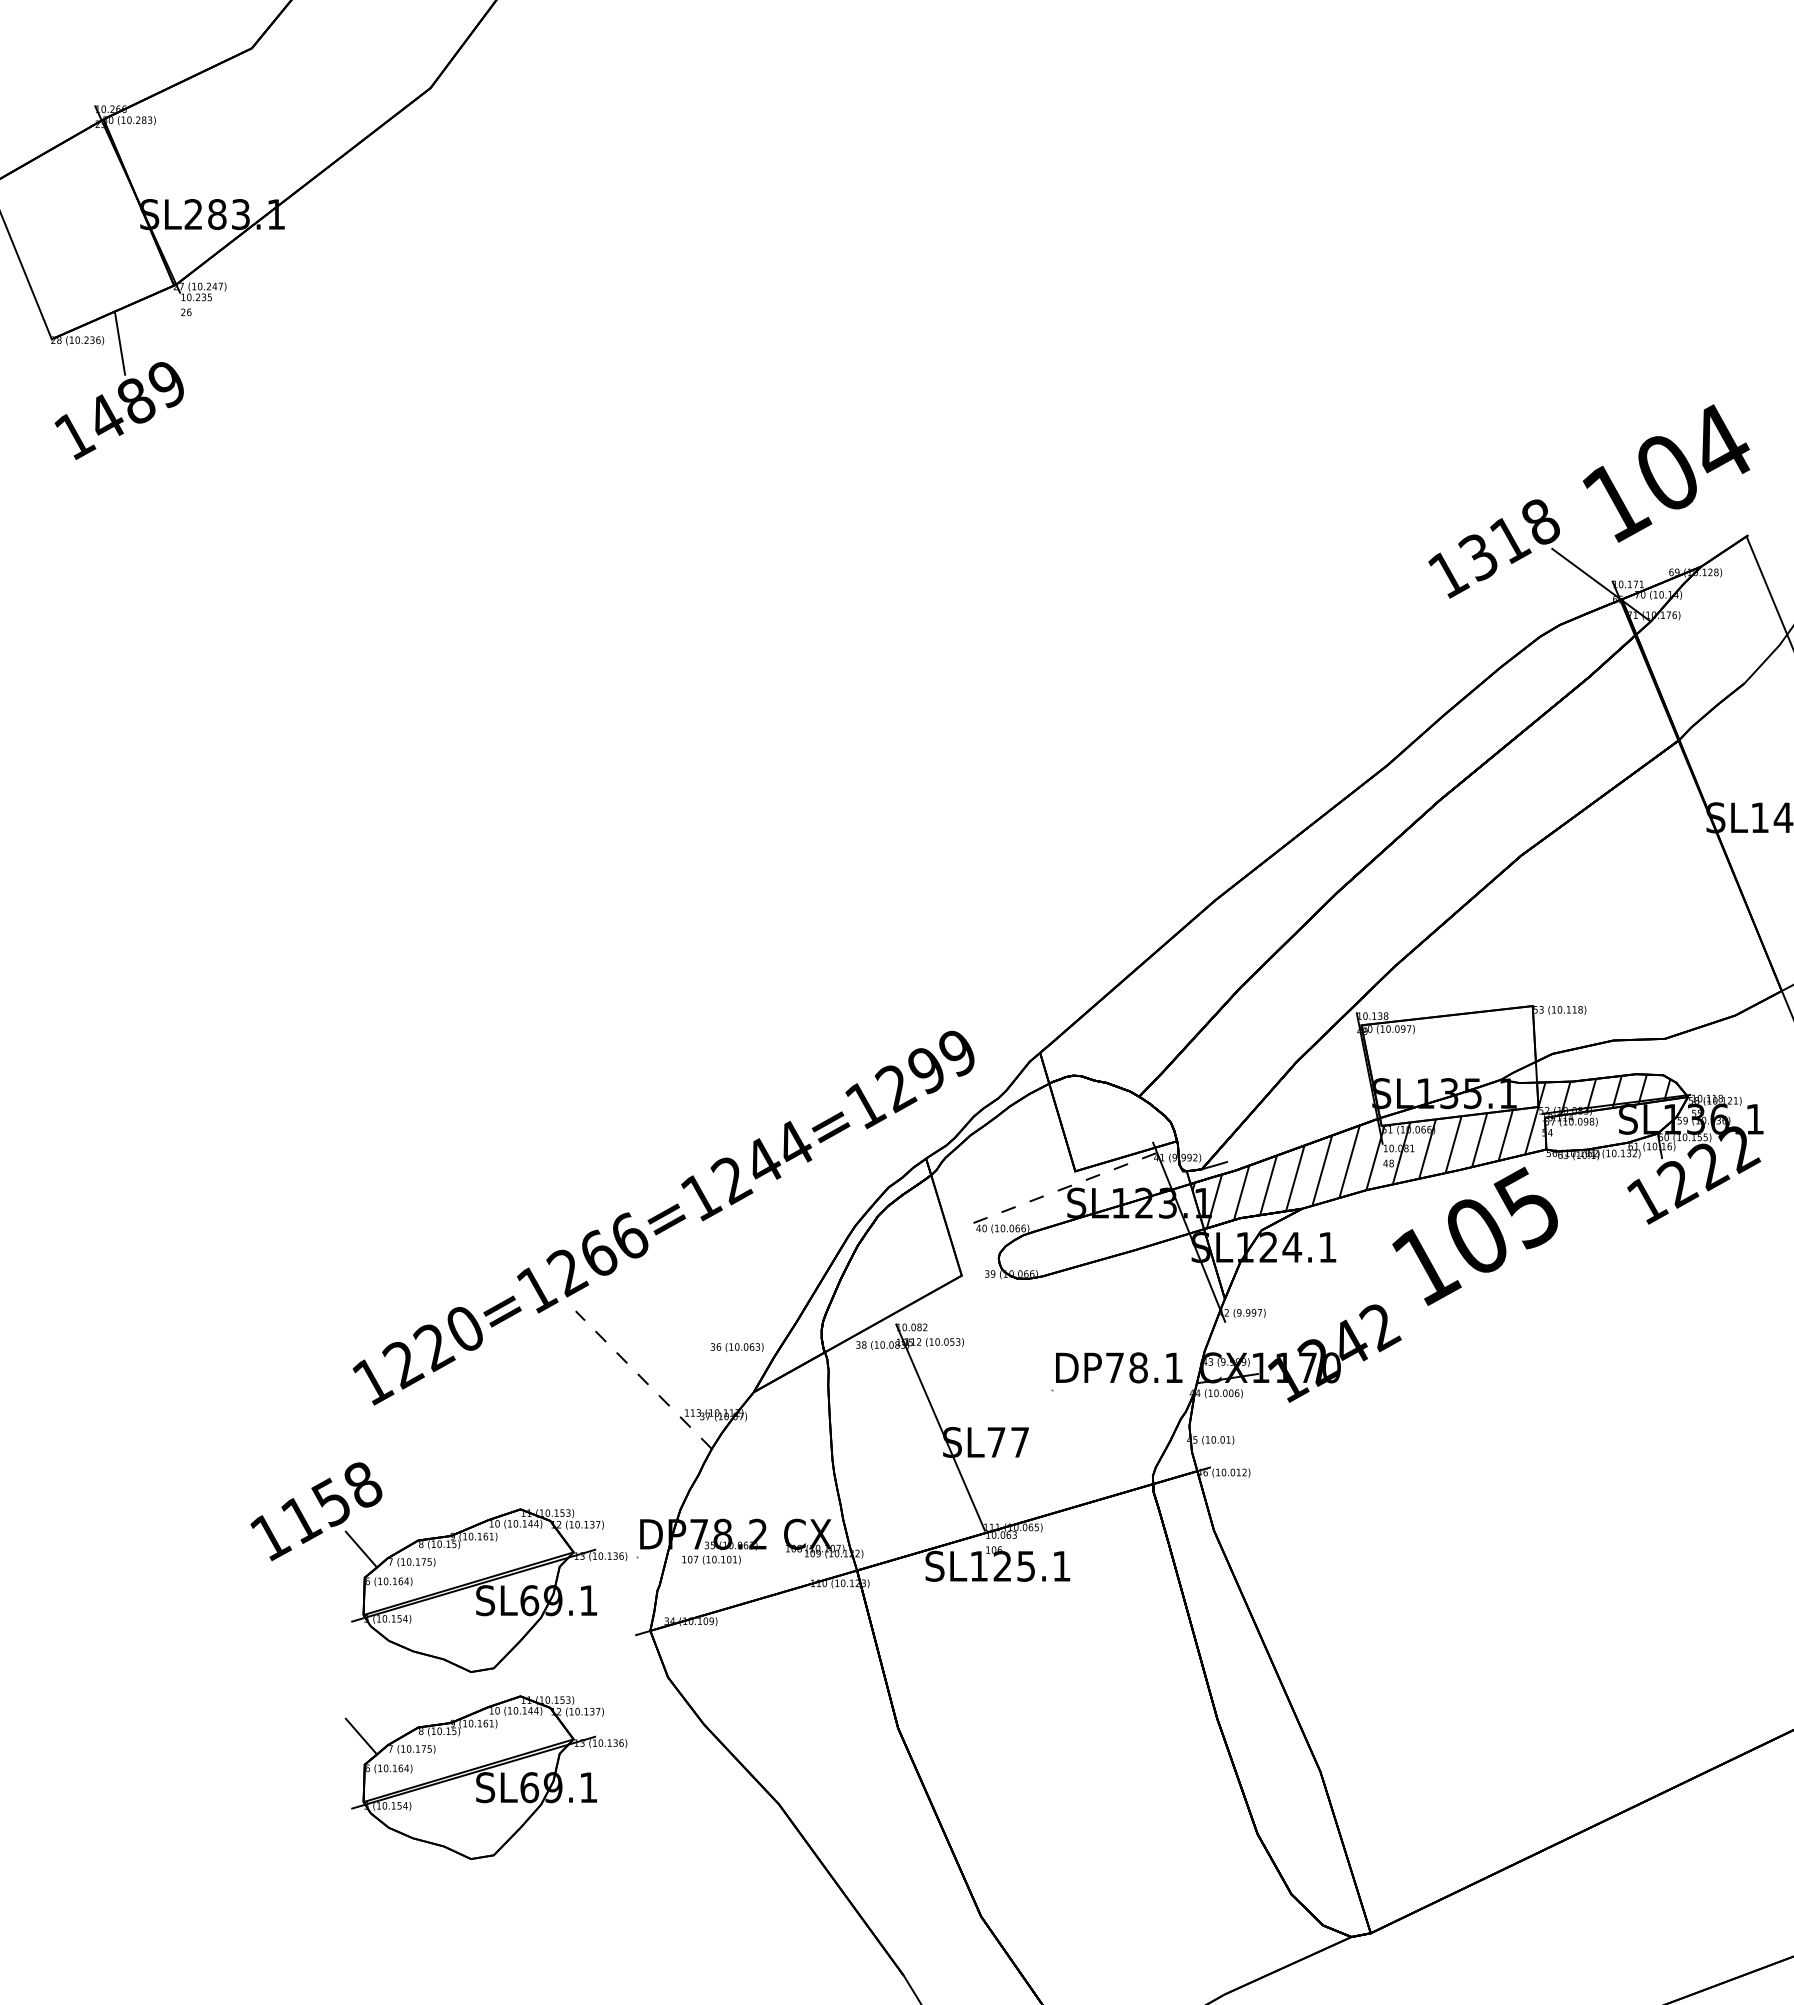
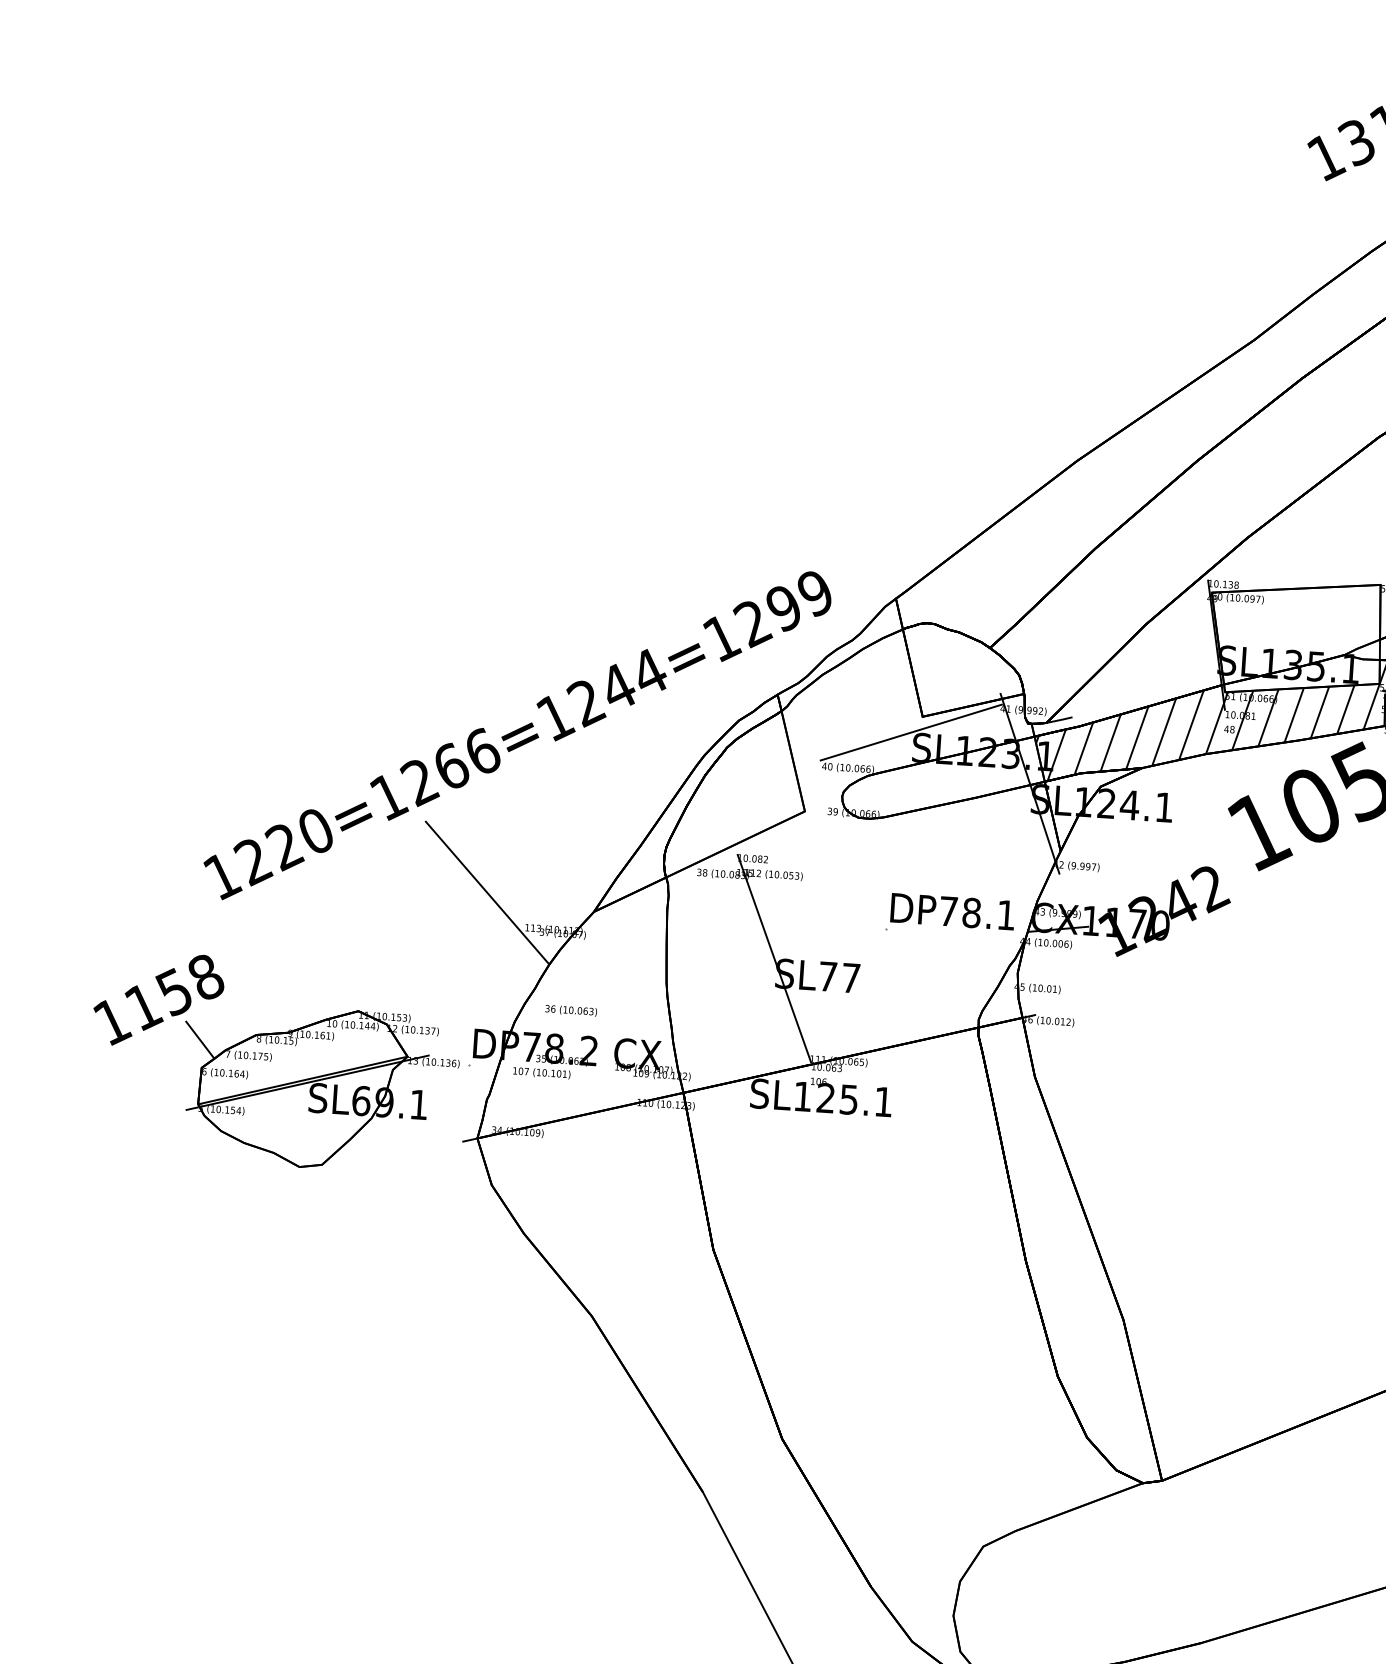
line: (1064, 1188) -> (911, 732), dashed -> solid
text: (736, 1347) -> (570, 1010), moved
line: (643, 1380) -> (486, 893), dashed -> solid
part: (485, 1777) -> (306, 1271), removed

